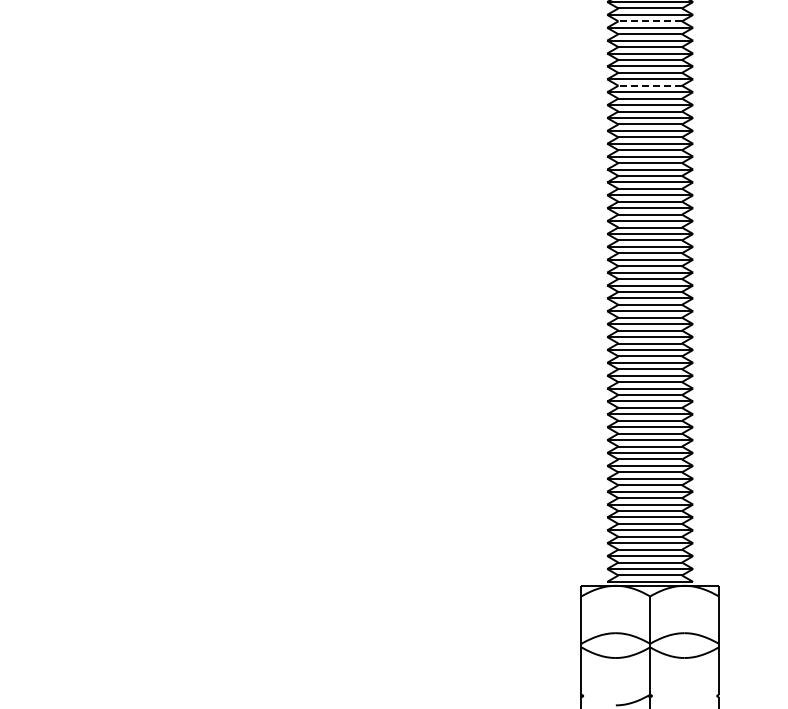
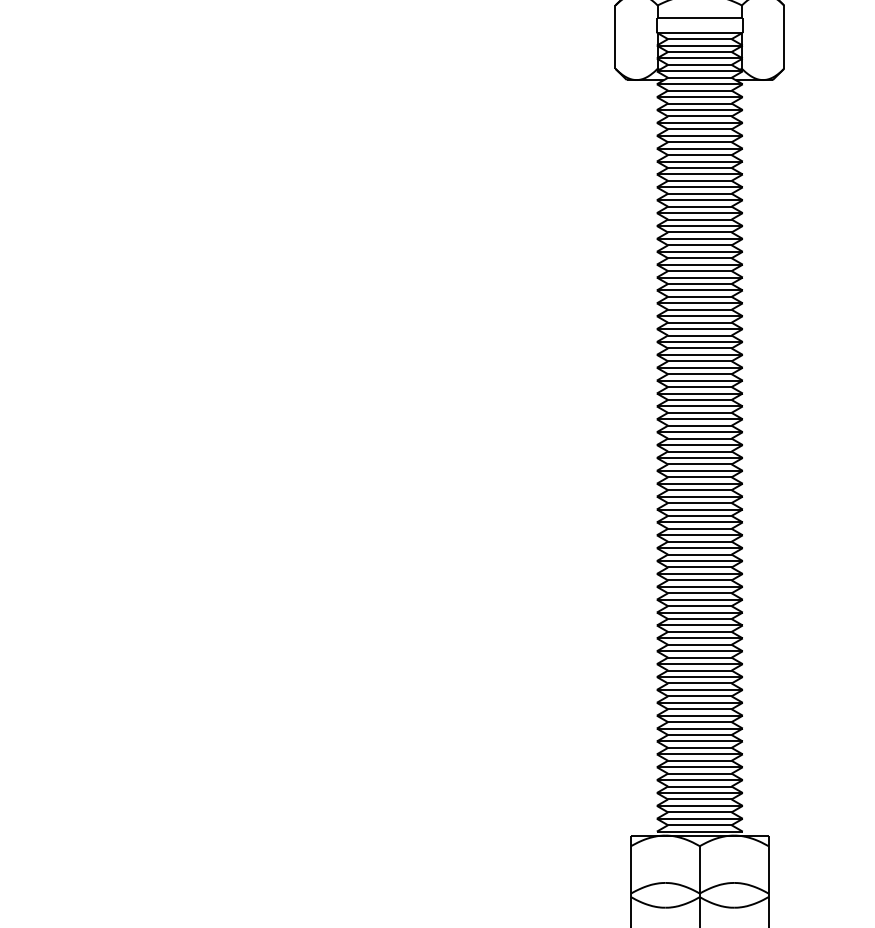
line: (649, 21) -> (699, 271), dashed -> solid
line: (649, 85) -> (699, 335), dashed -> solid

